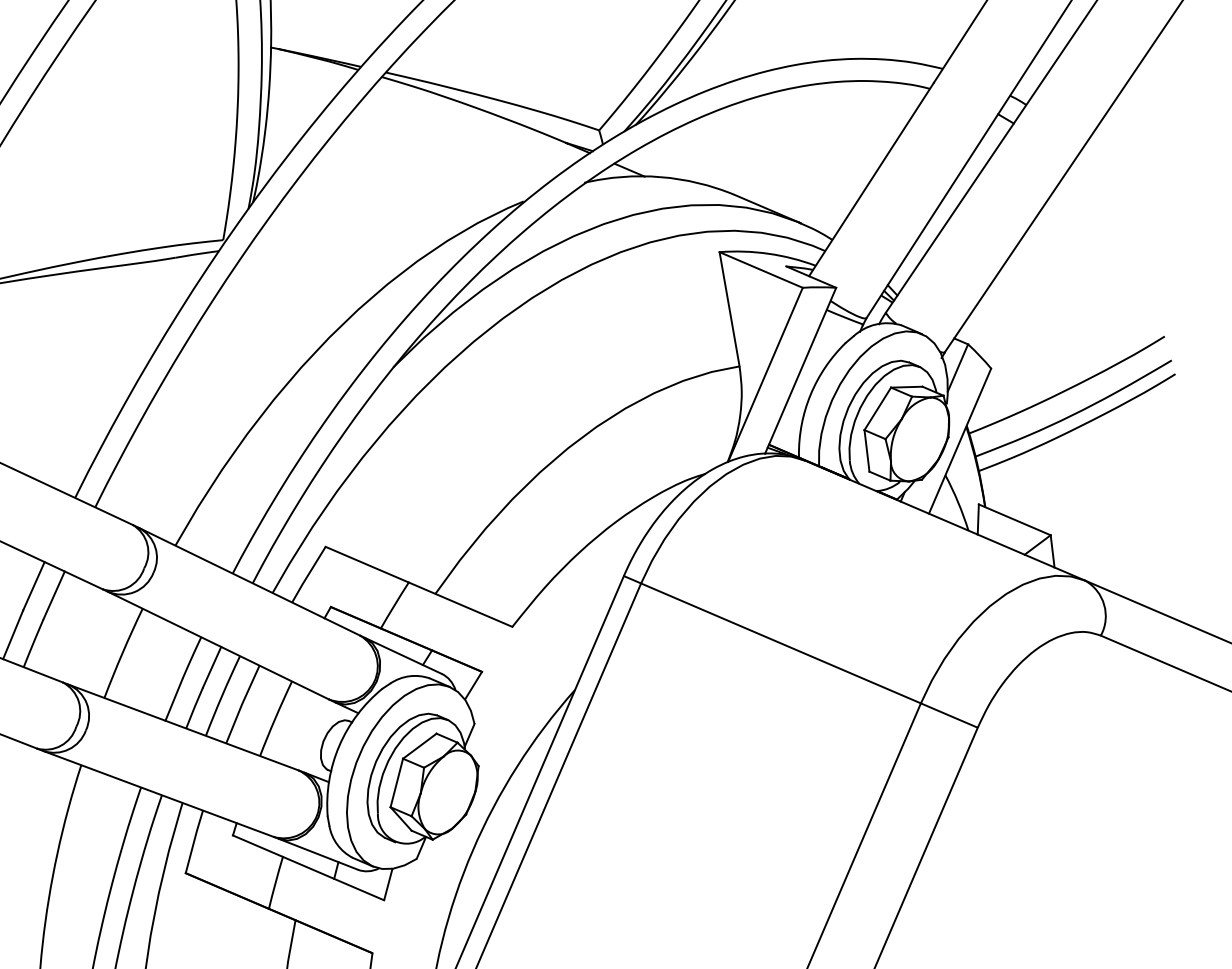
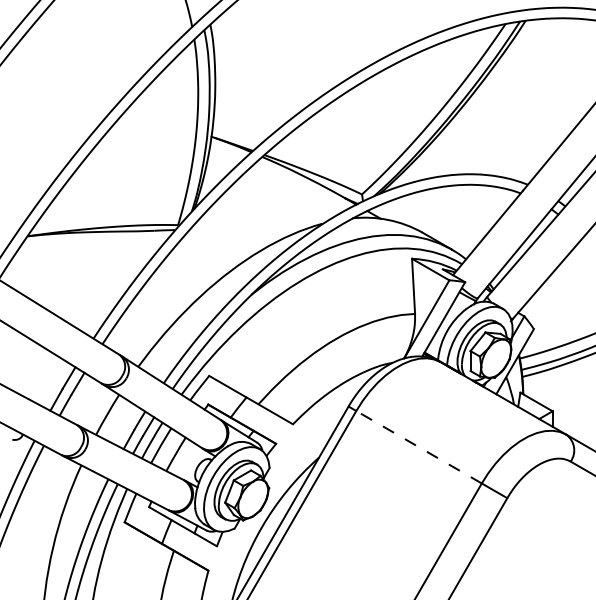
line: (779, 642) -> (418, 446), solid -> dashed

